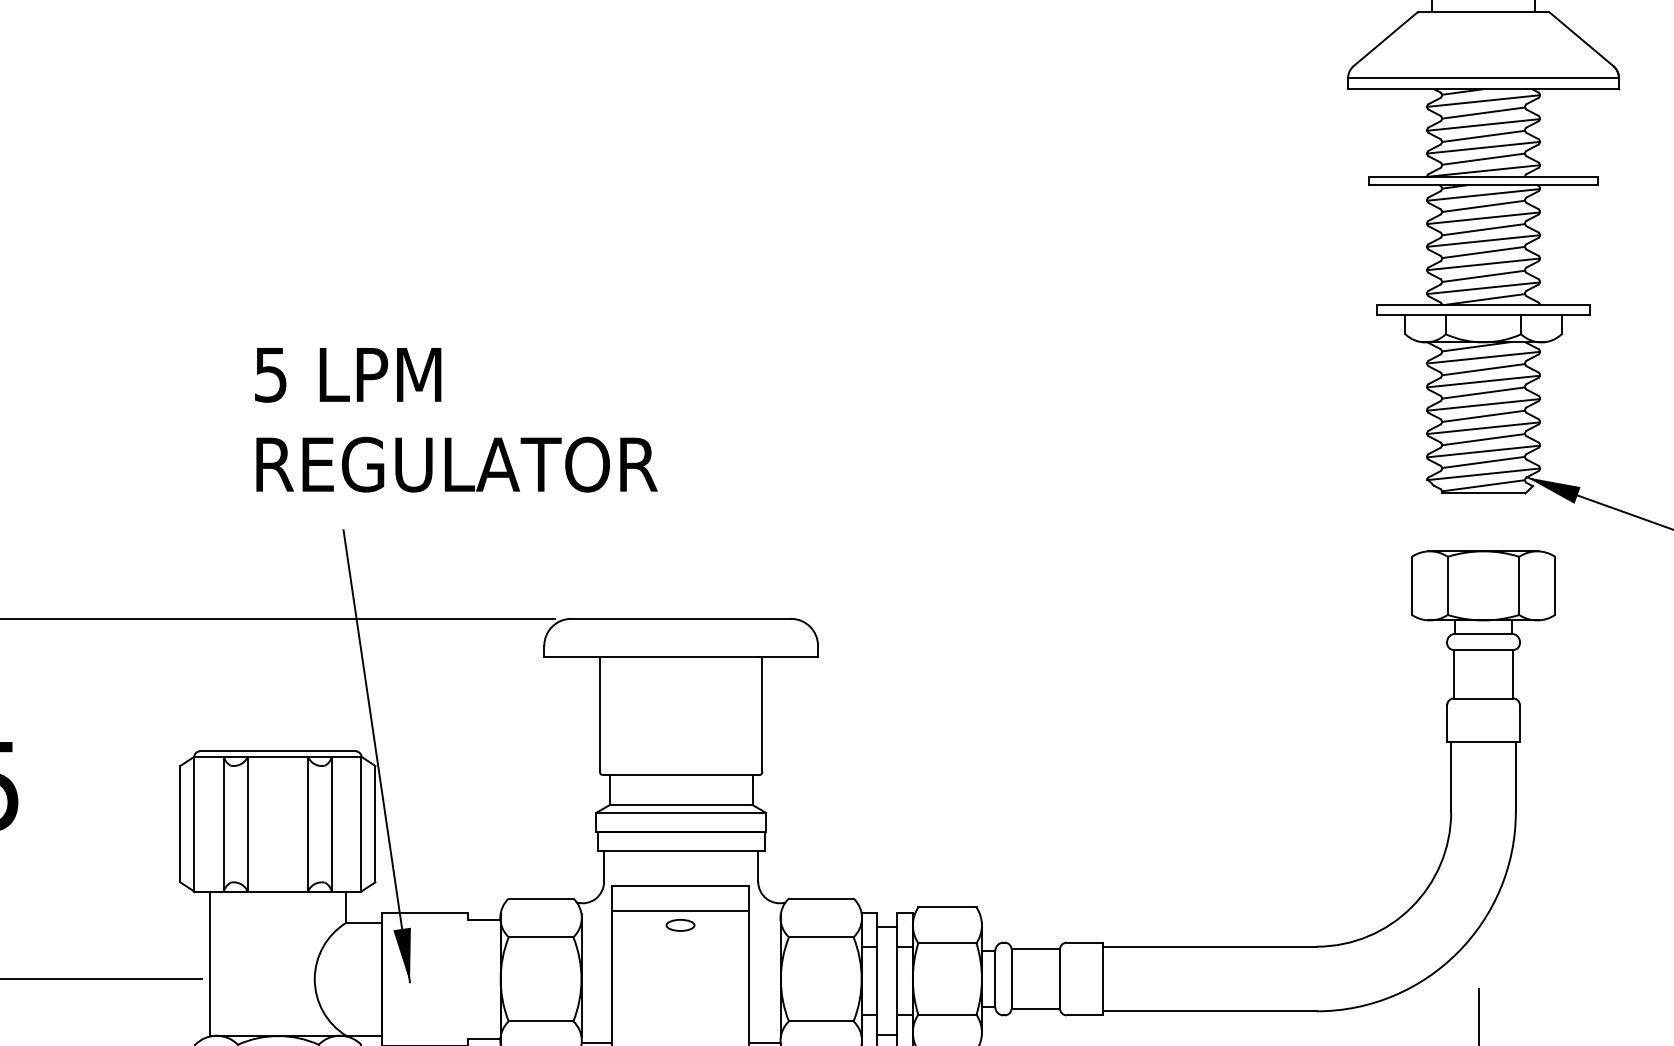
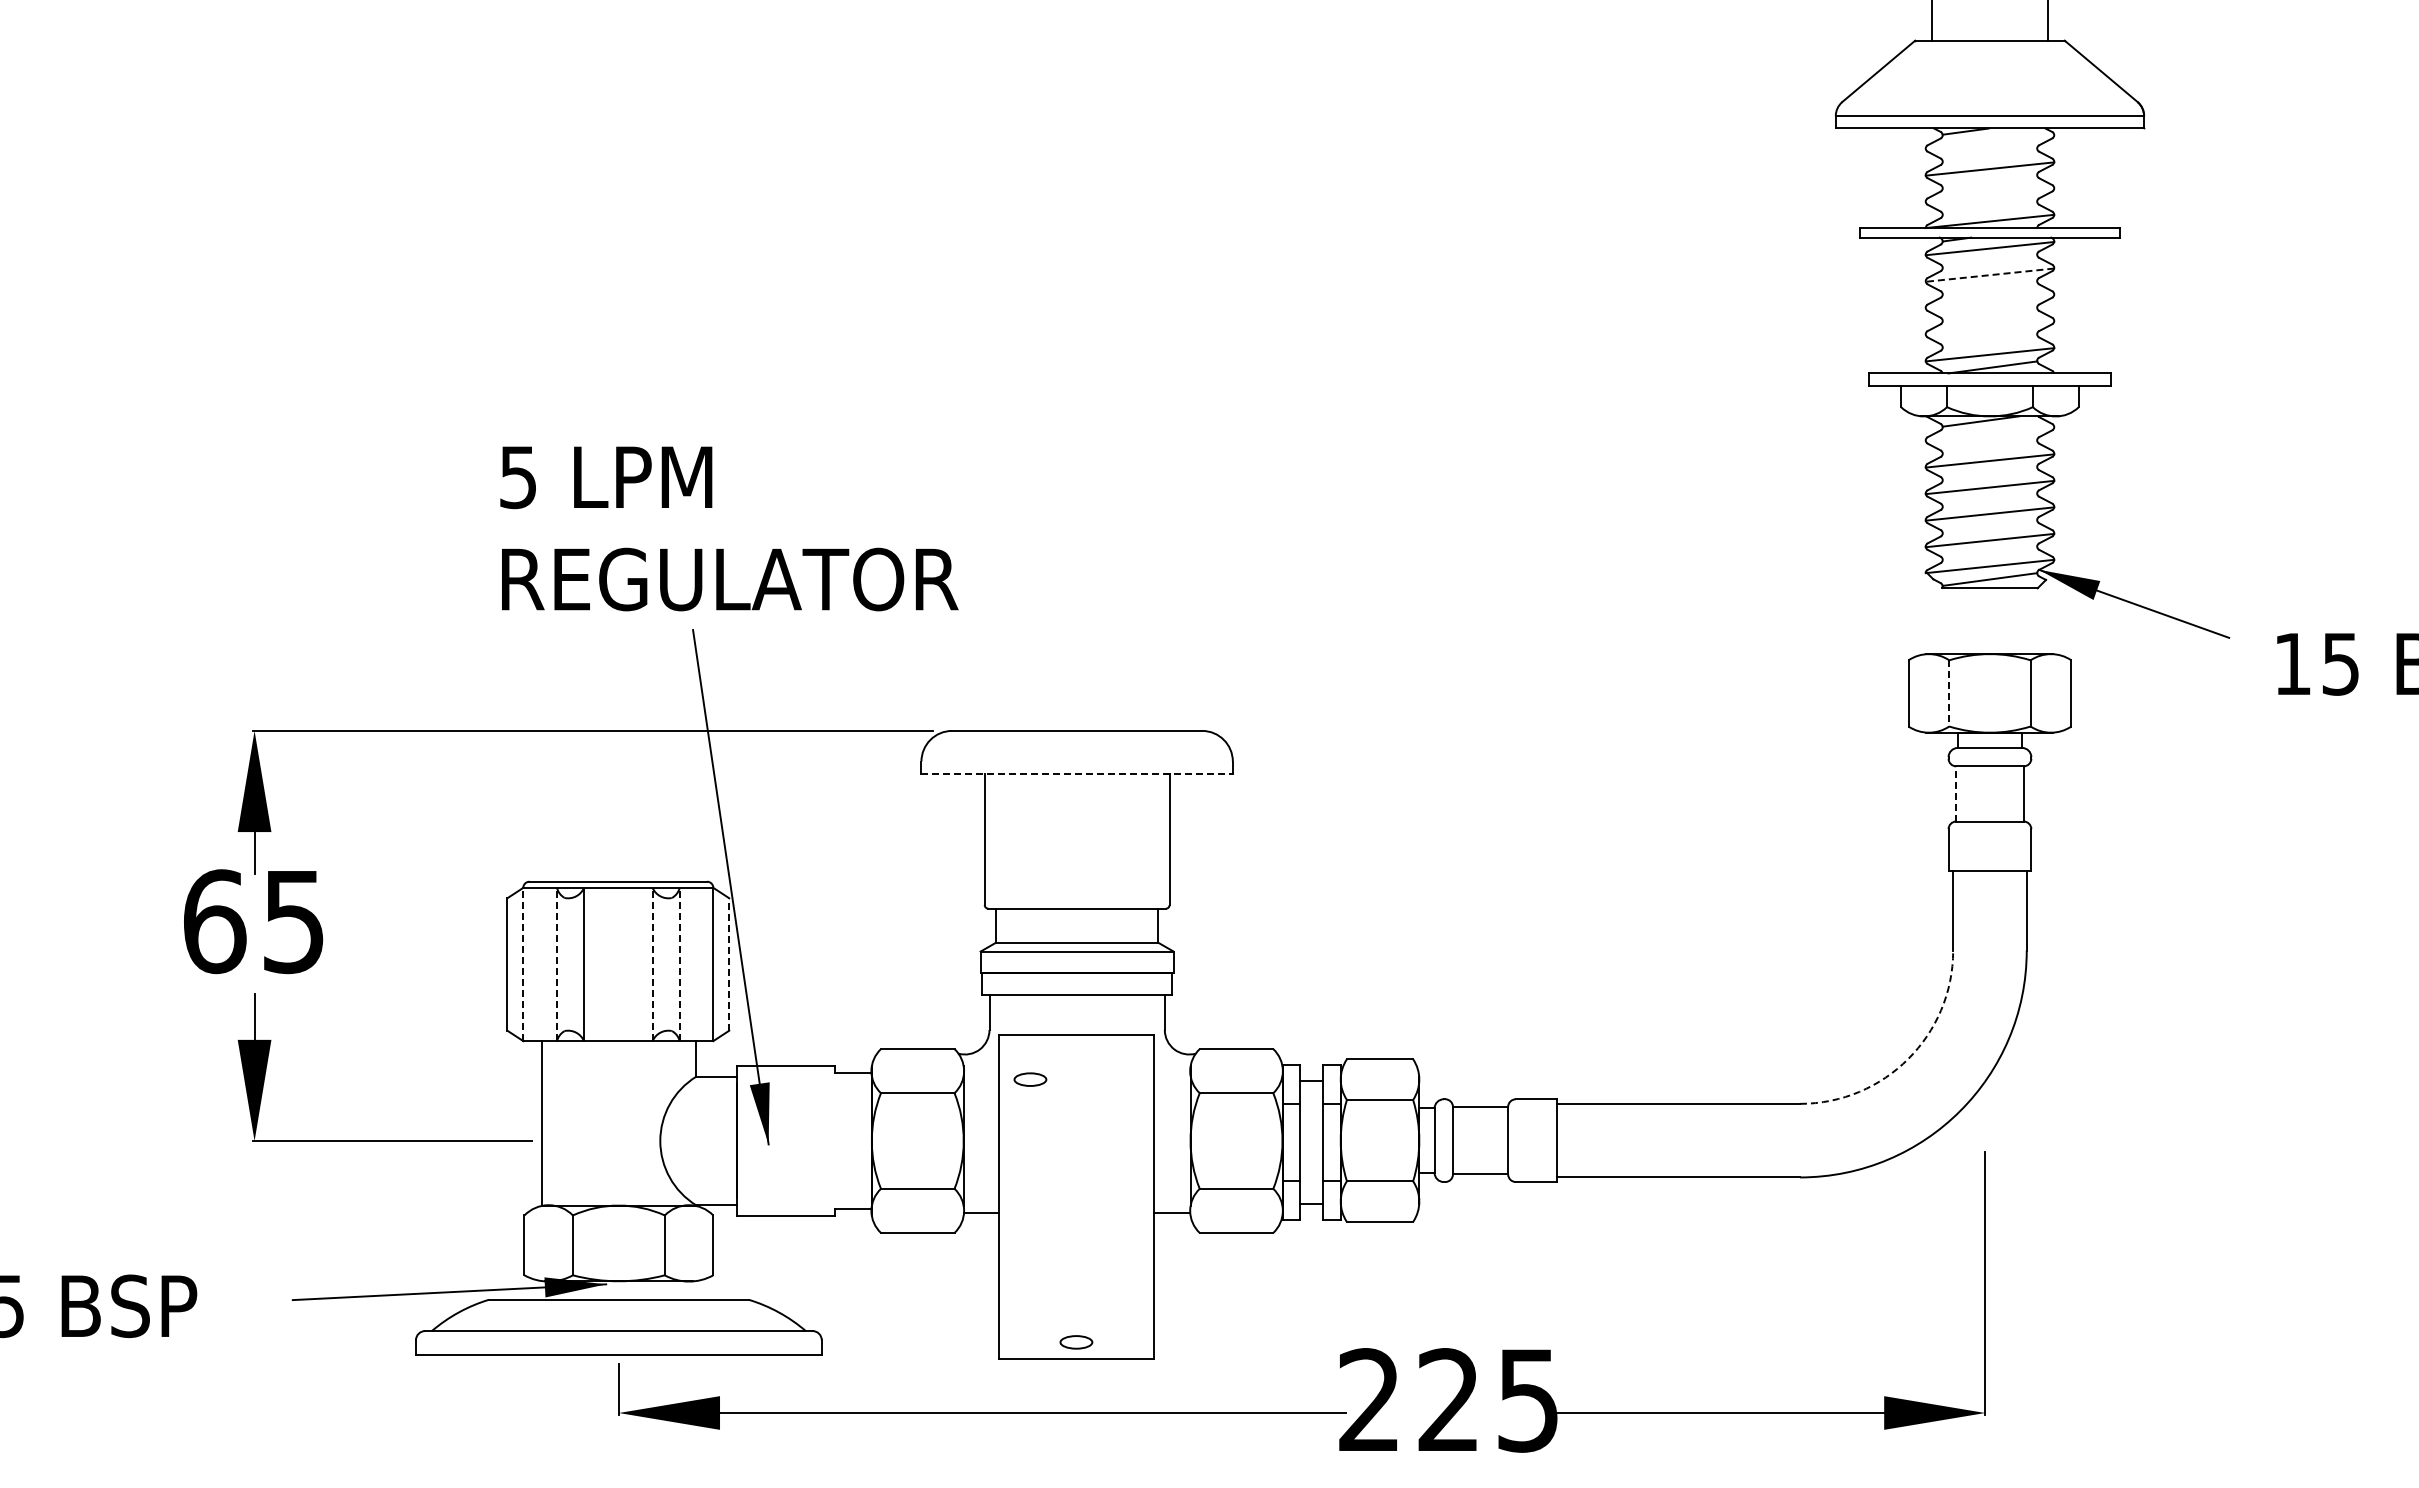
line: (1483, 100) -> (1989, 141), removed
line: (1483, 113) -> (1989, 155), removed
line: (1483, 135) -> (1989, 181), removed
line: (1483, 147) -> (1989, 194), removed
line: (1483, 158) -> (1989, 207), removed
line: (1483, 206) -> (1989, 261), removed
line: (1484, 218) -> (1990, 275), solid -> dashed
line: (1483, 229) -> (1989, 287), removed
line: (1483, 240) -> (1989, 300), removed
line: (1483, 251) -> (1989, 313), removed
line: (1483, 264) -> (1989, 327), removed
line: (1483, 275) -> (1989, 340), removed
line: (1483, 357) -> (1989, 433), removed
line: (1483, 369) -> (1989, 447), removed
line: (1483, 392) -> (1989, 473), removed
line: (1483, 416) -> (1989, 500), removed
text: (456, 419) -> (729, 528), moved
line: (1483, 439) -> (1989, 526), removed
line: (1483, 462) -> (1989, 552), removed
line: (1447, 585) -> (1949, 693), solid -> dashed
line: (681, 656) -> (1077, 773), solid -> dashed
line: (1454, 673) -> (1956, 793), solid -> dashed
line: (375, 823) -> (729, 963), solid -> dashed
line: (194, 824) -> (523, 964), solid -> dashed
line: (224, 824) -> (557, 964), solid -> dashed
line: (307, 824) -> (652, 964), solid -> dashed
line: (331, 824) -> (679, 964), solid -> dashed
arc: (1411, 906) -> (1908, 1058), solid -> dashed
line: (680, 910) -> (1076, 1062), removed
part: (680, 925) -> (1030, 1079), moved

